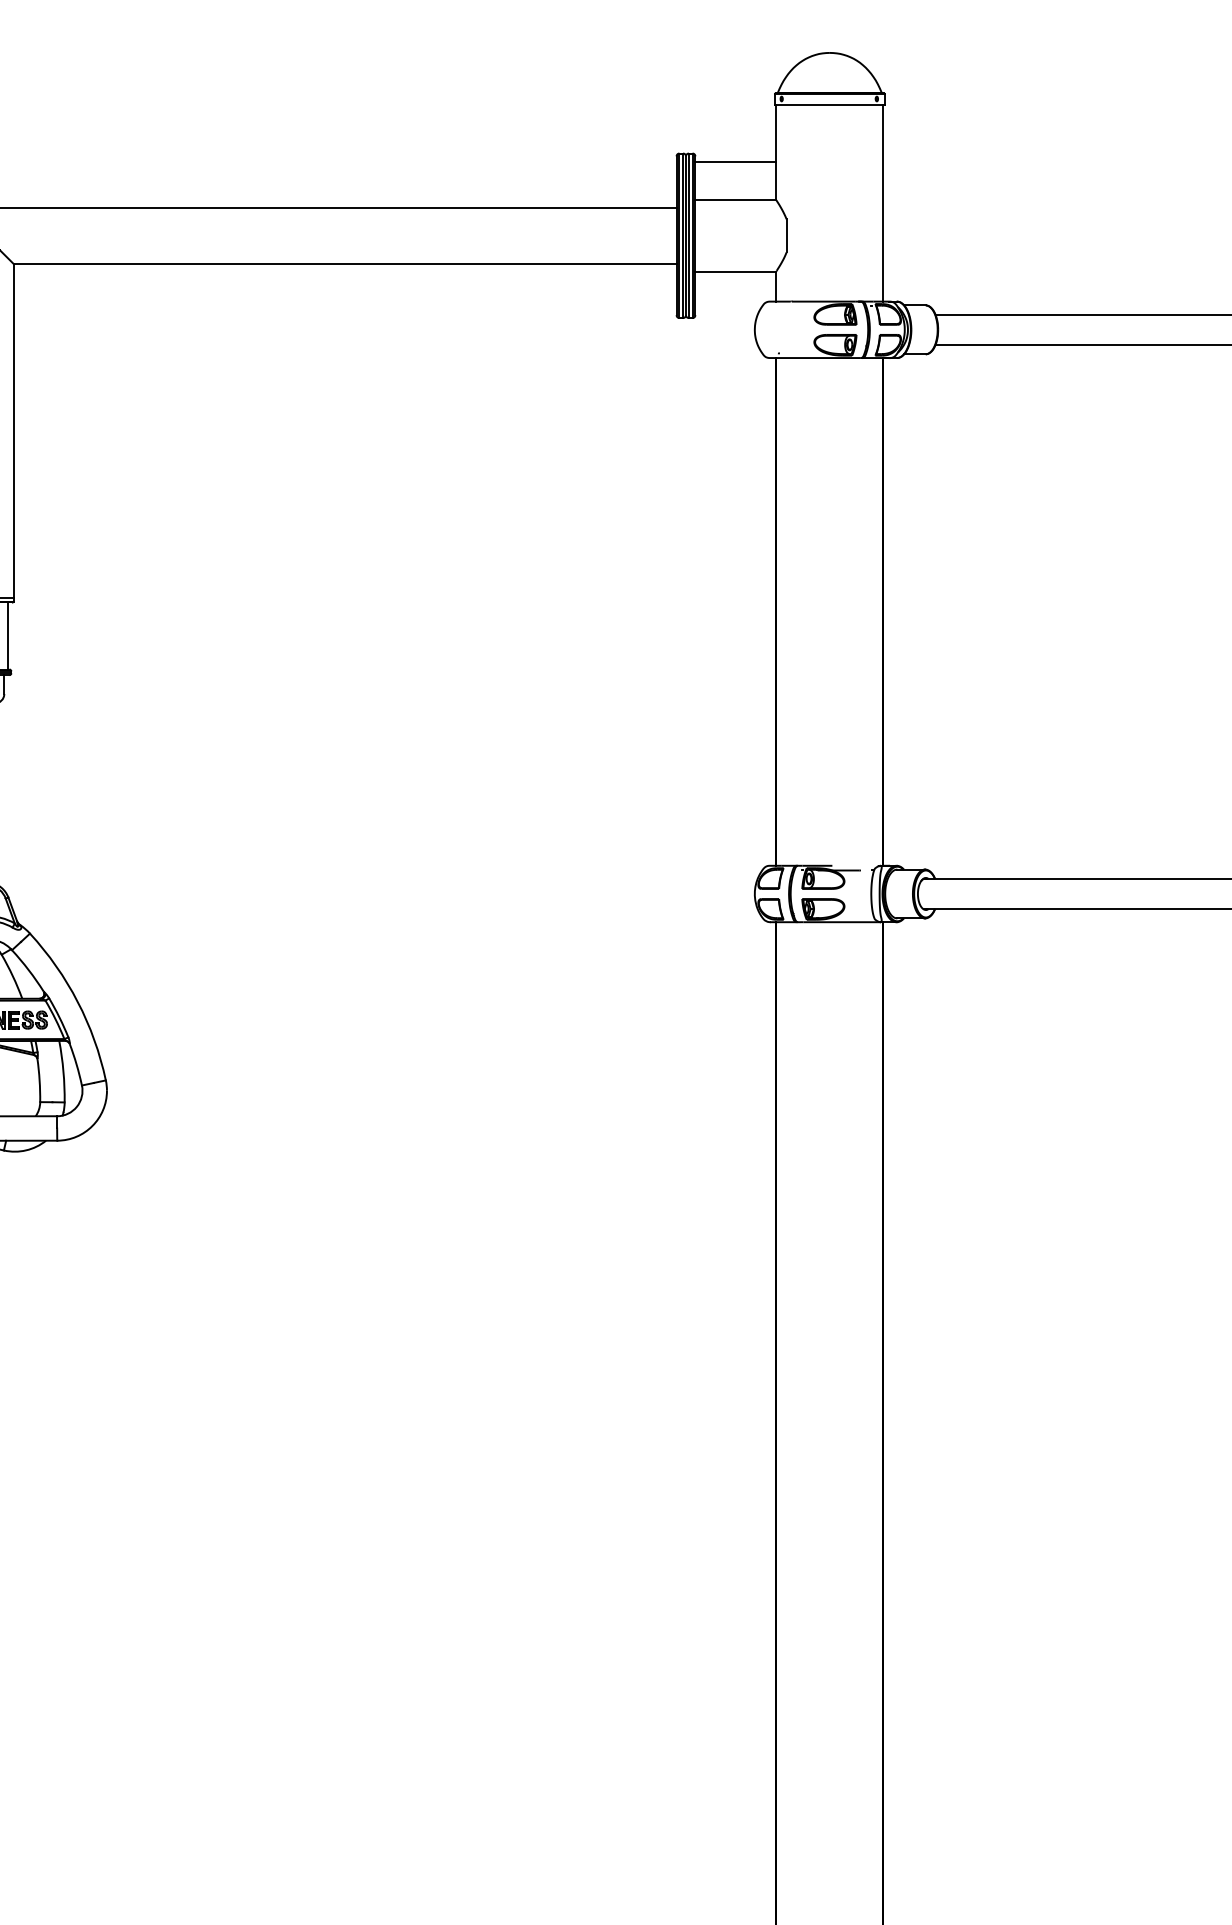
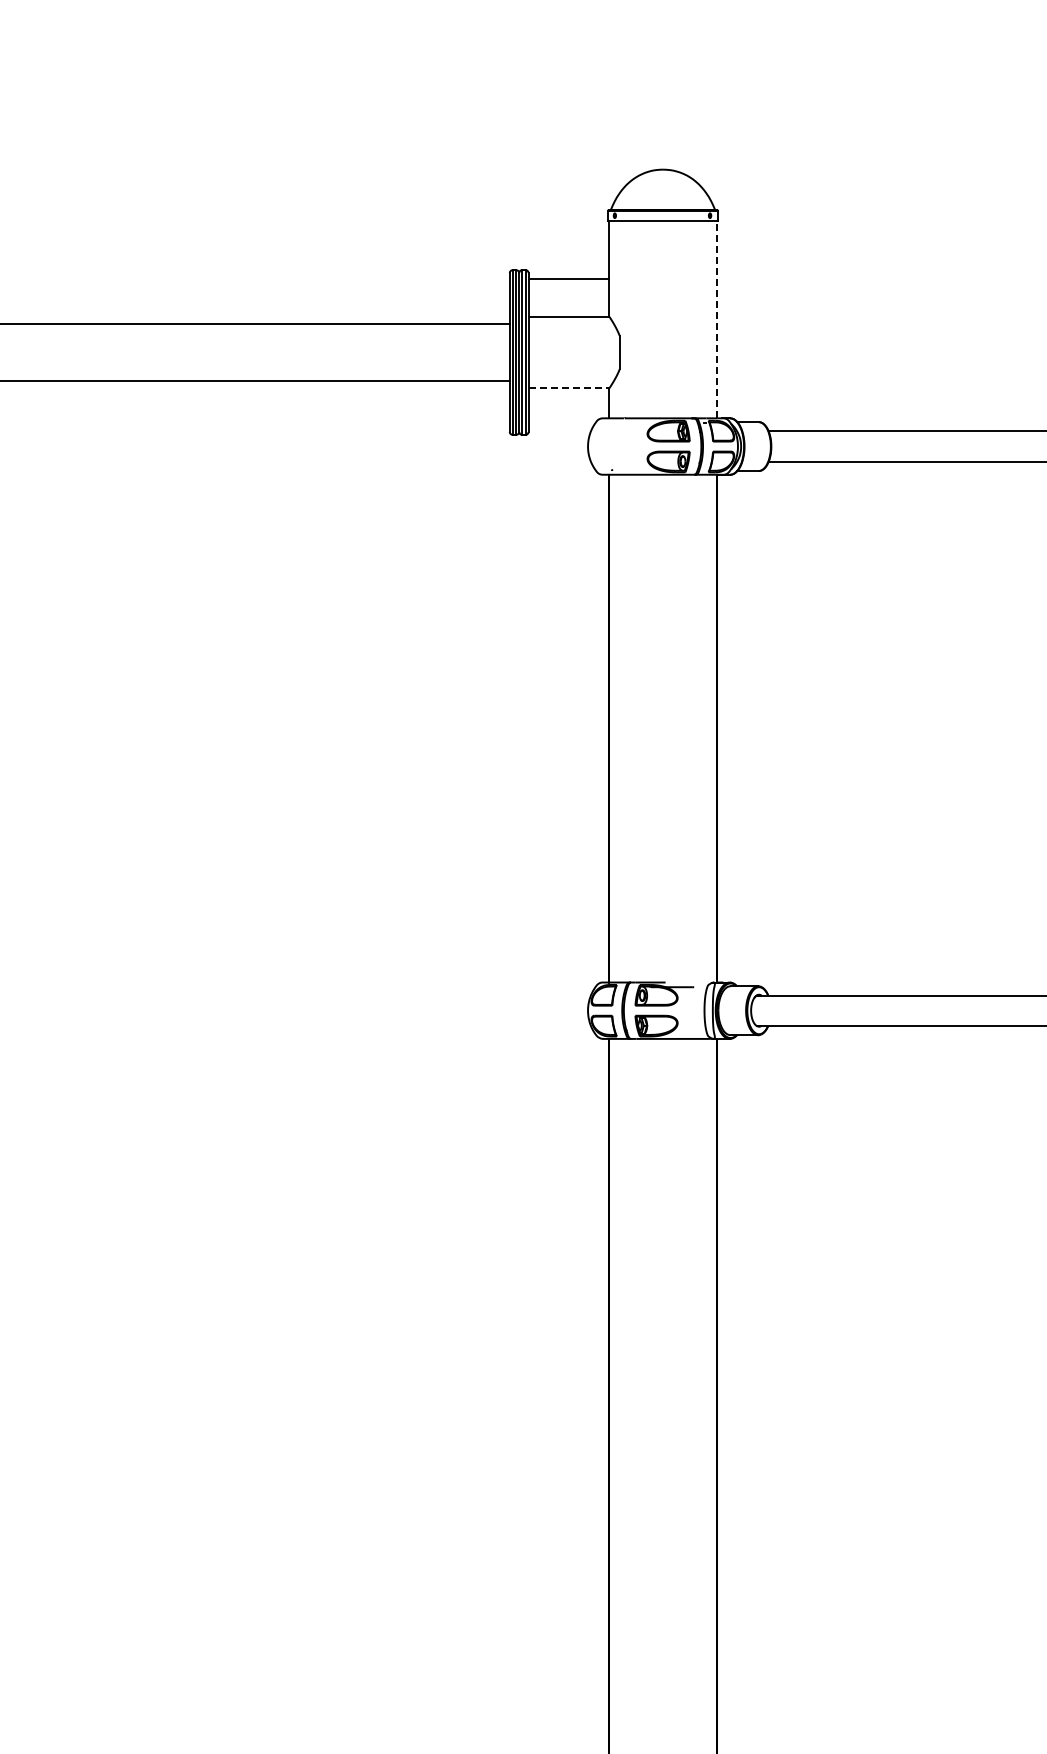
line: (883, 202) -> (716, 319), solid -> dashed
line: (736, 271) -> (569, 388), solid -> dashed

